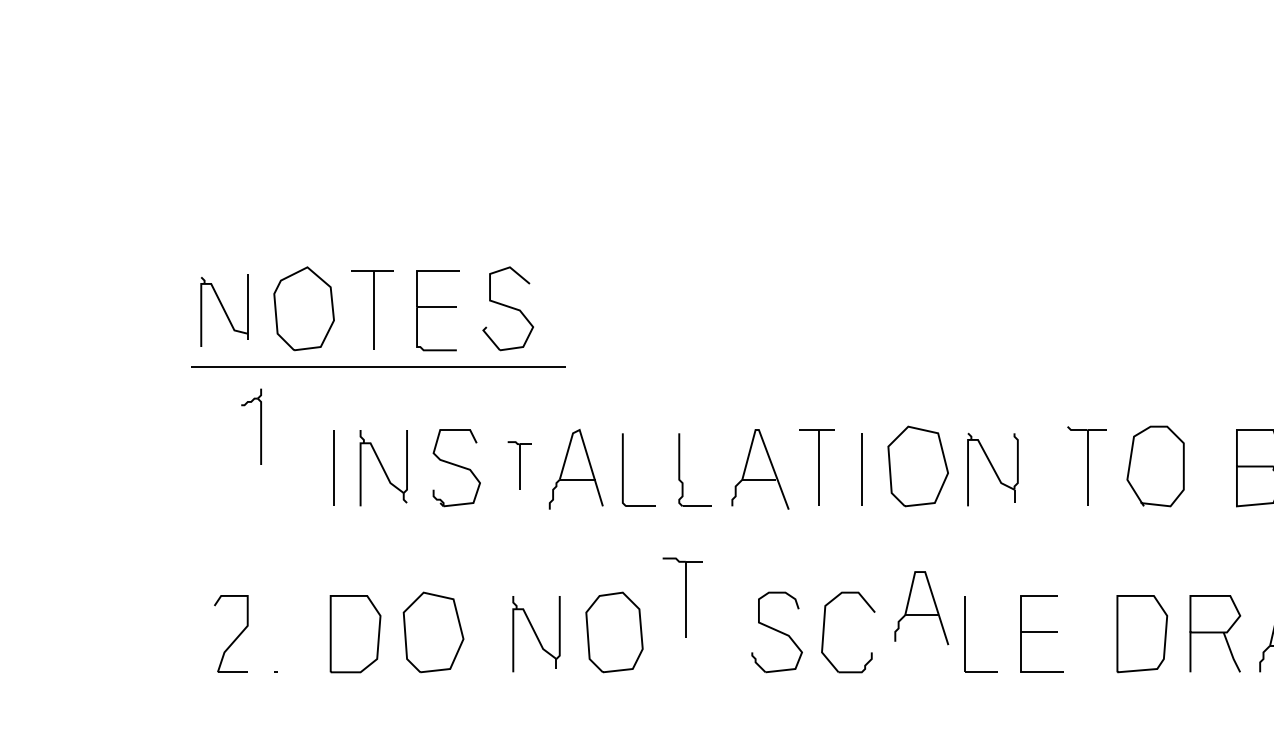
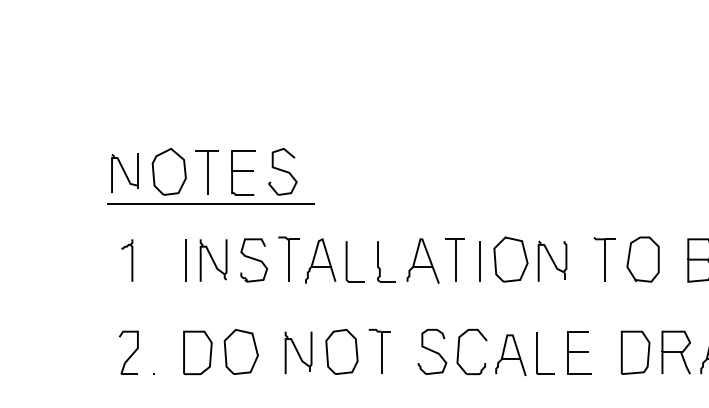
part: (252, 426) -> (127, 260), moved
part: (518, 464) -> (288, 258), size x1.67
part: (681, 595) -> (379, 350), moved
part: (920, 606) -> (510, 354), moved

